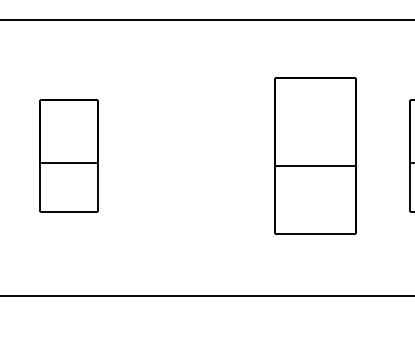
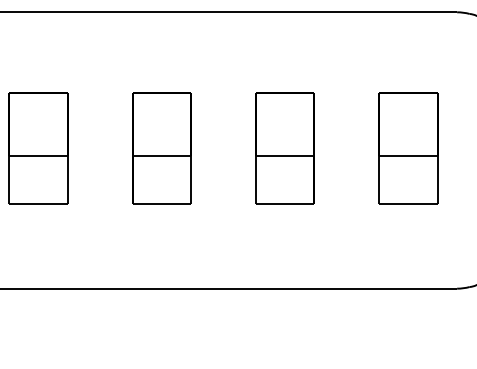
part: (191, 156) -> (161, 148), added
part: (314, 156) -> (284, 148), size x0.71

